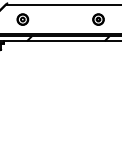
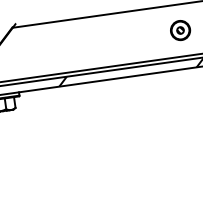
part: (22, 19) -> (46, 49), removed

